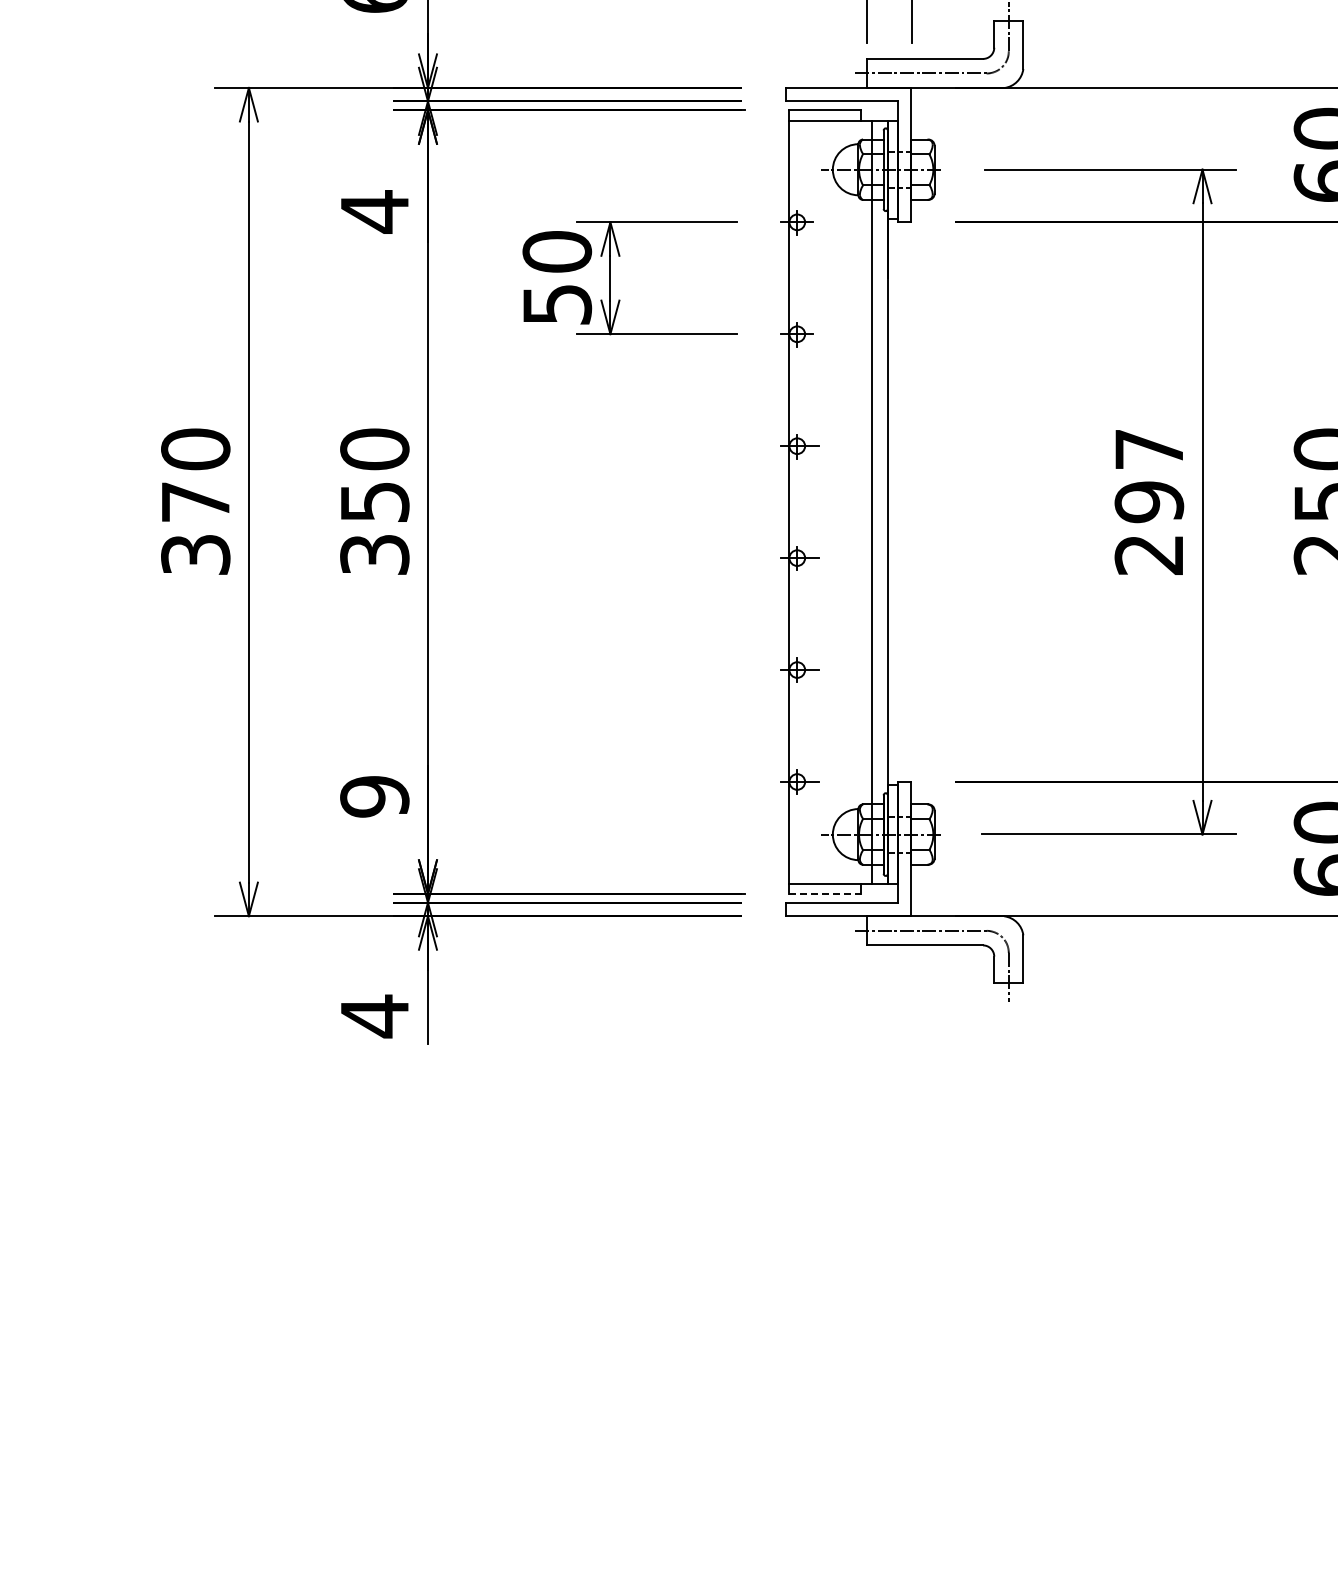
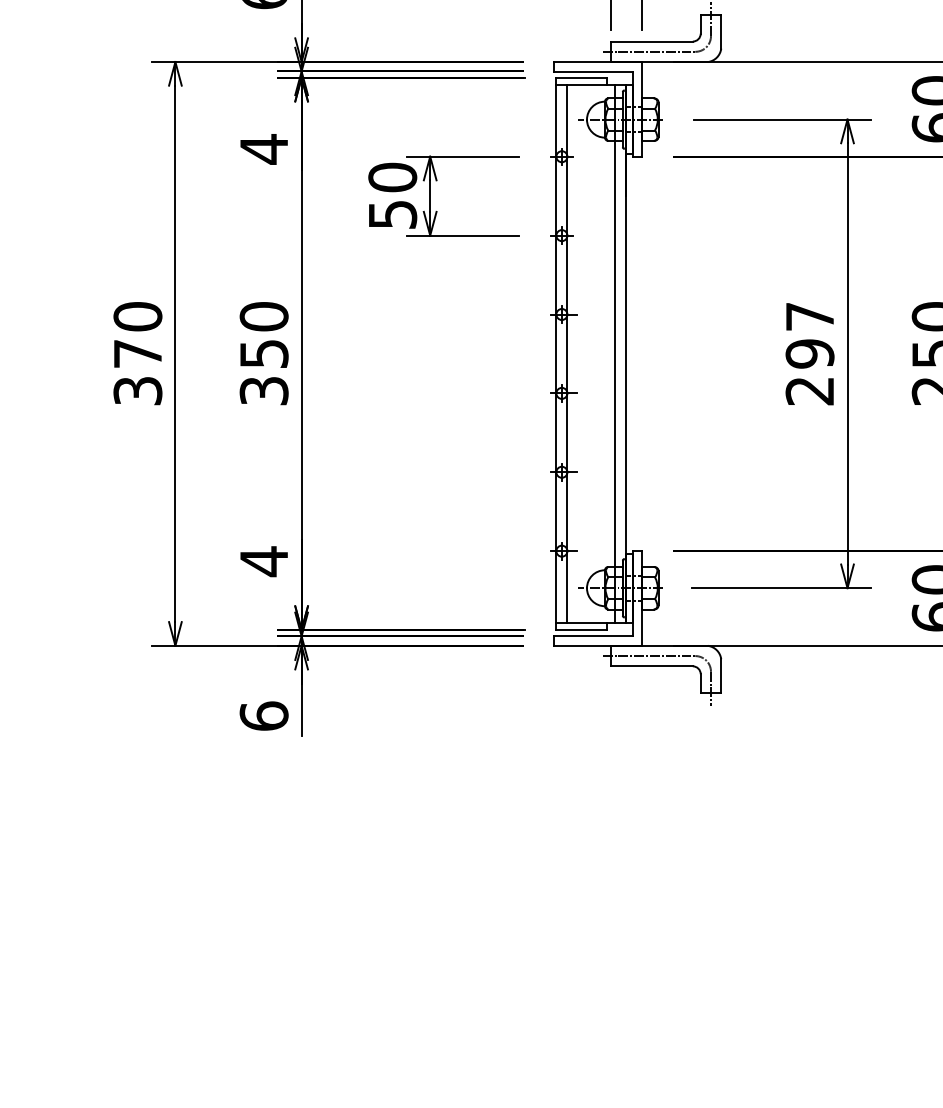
line: (805, 501) -> (567, 353), added
text: (374, 796) -> (263, 561), 9 -> 4
line: (825, 893) -> (581, 629), dashed -> solid
text: (374, 1016) -> (263, 716), 4 -> 6

